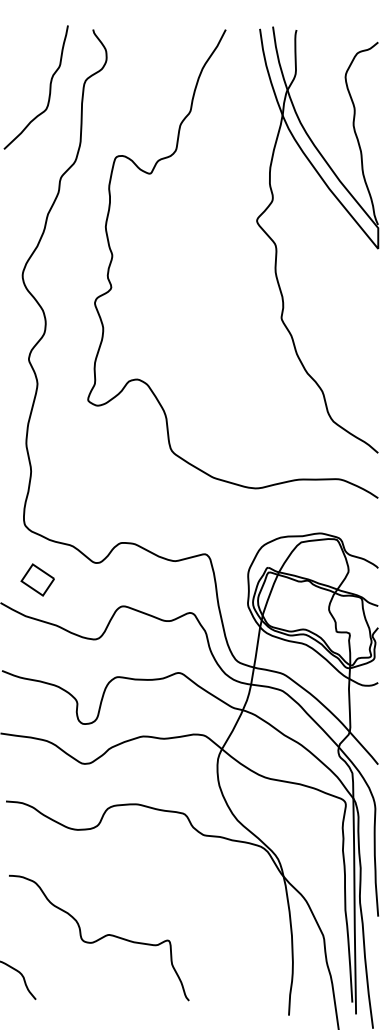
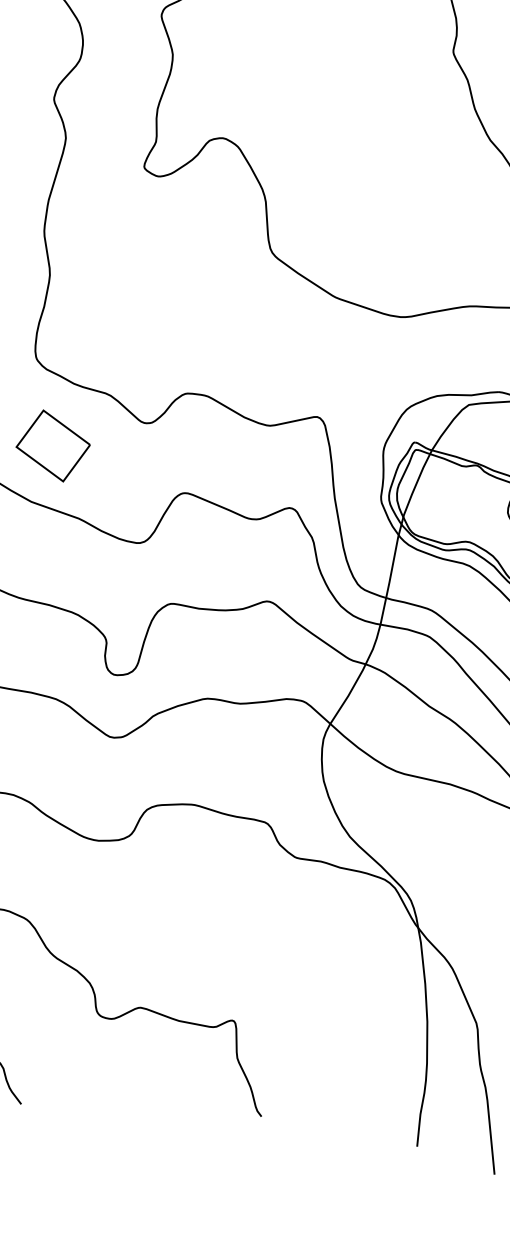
part: (37, 579) -> (52, 445), size x1.43

